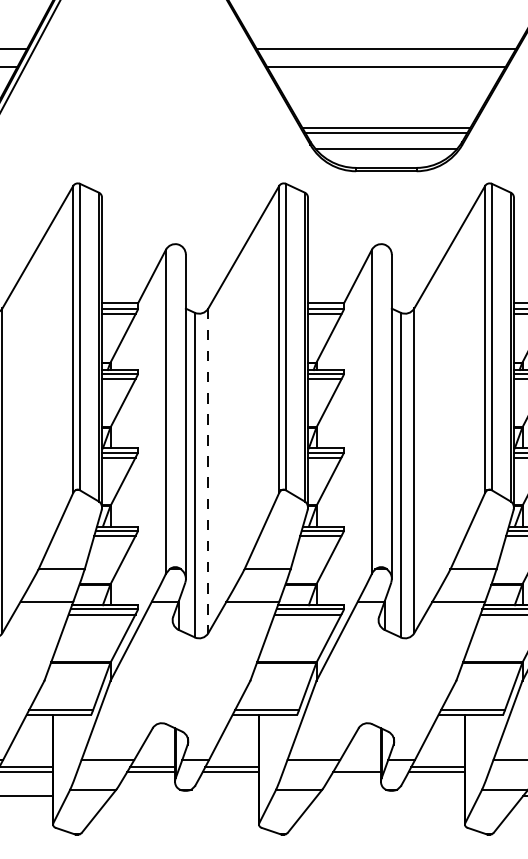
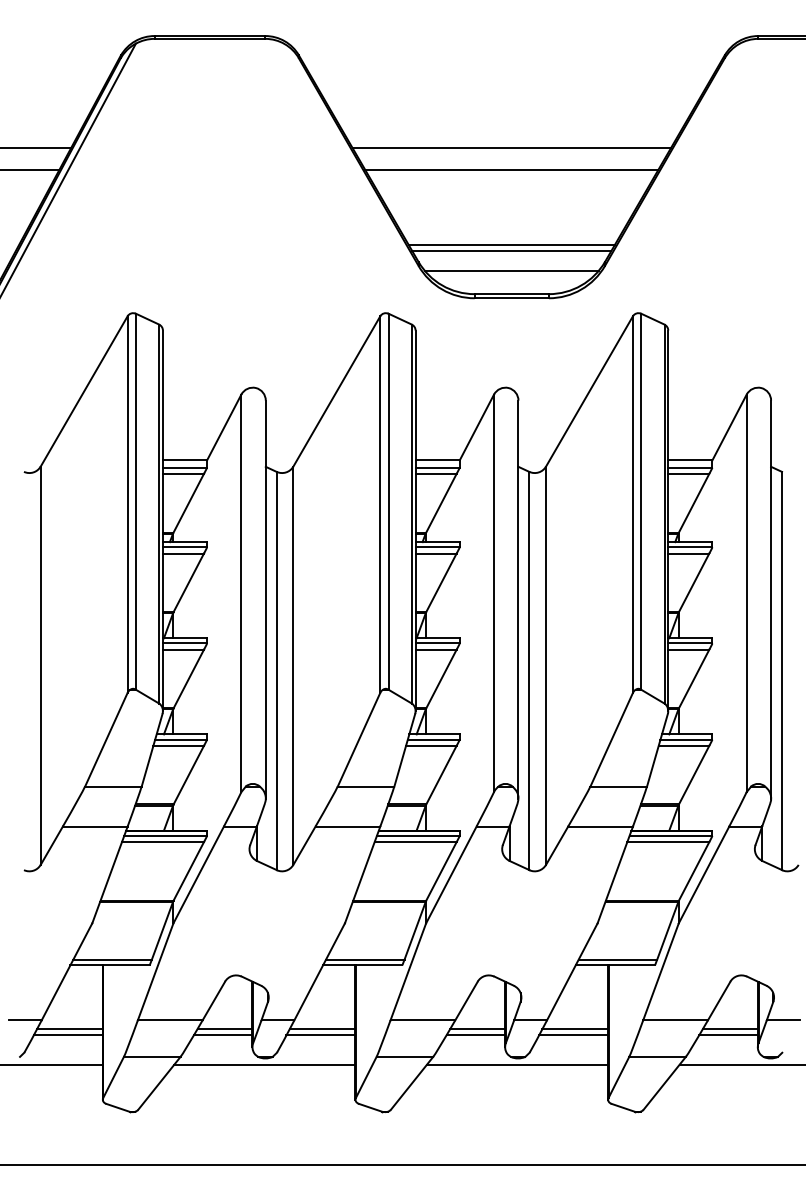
line: (208, 471) -> (293, 666), dashed -> solid
line: (358, 767) -> (477, 1029), added
line: (184, 795) -> (264, 1064), added
line: (391, 795) -> (517, 1064), added

